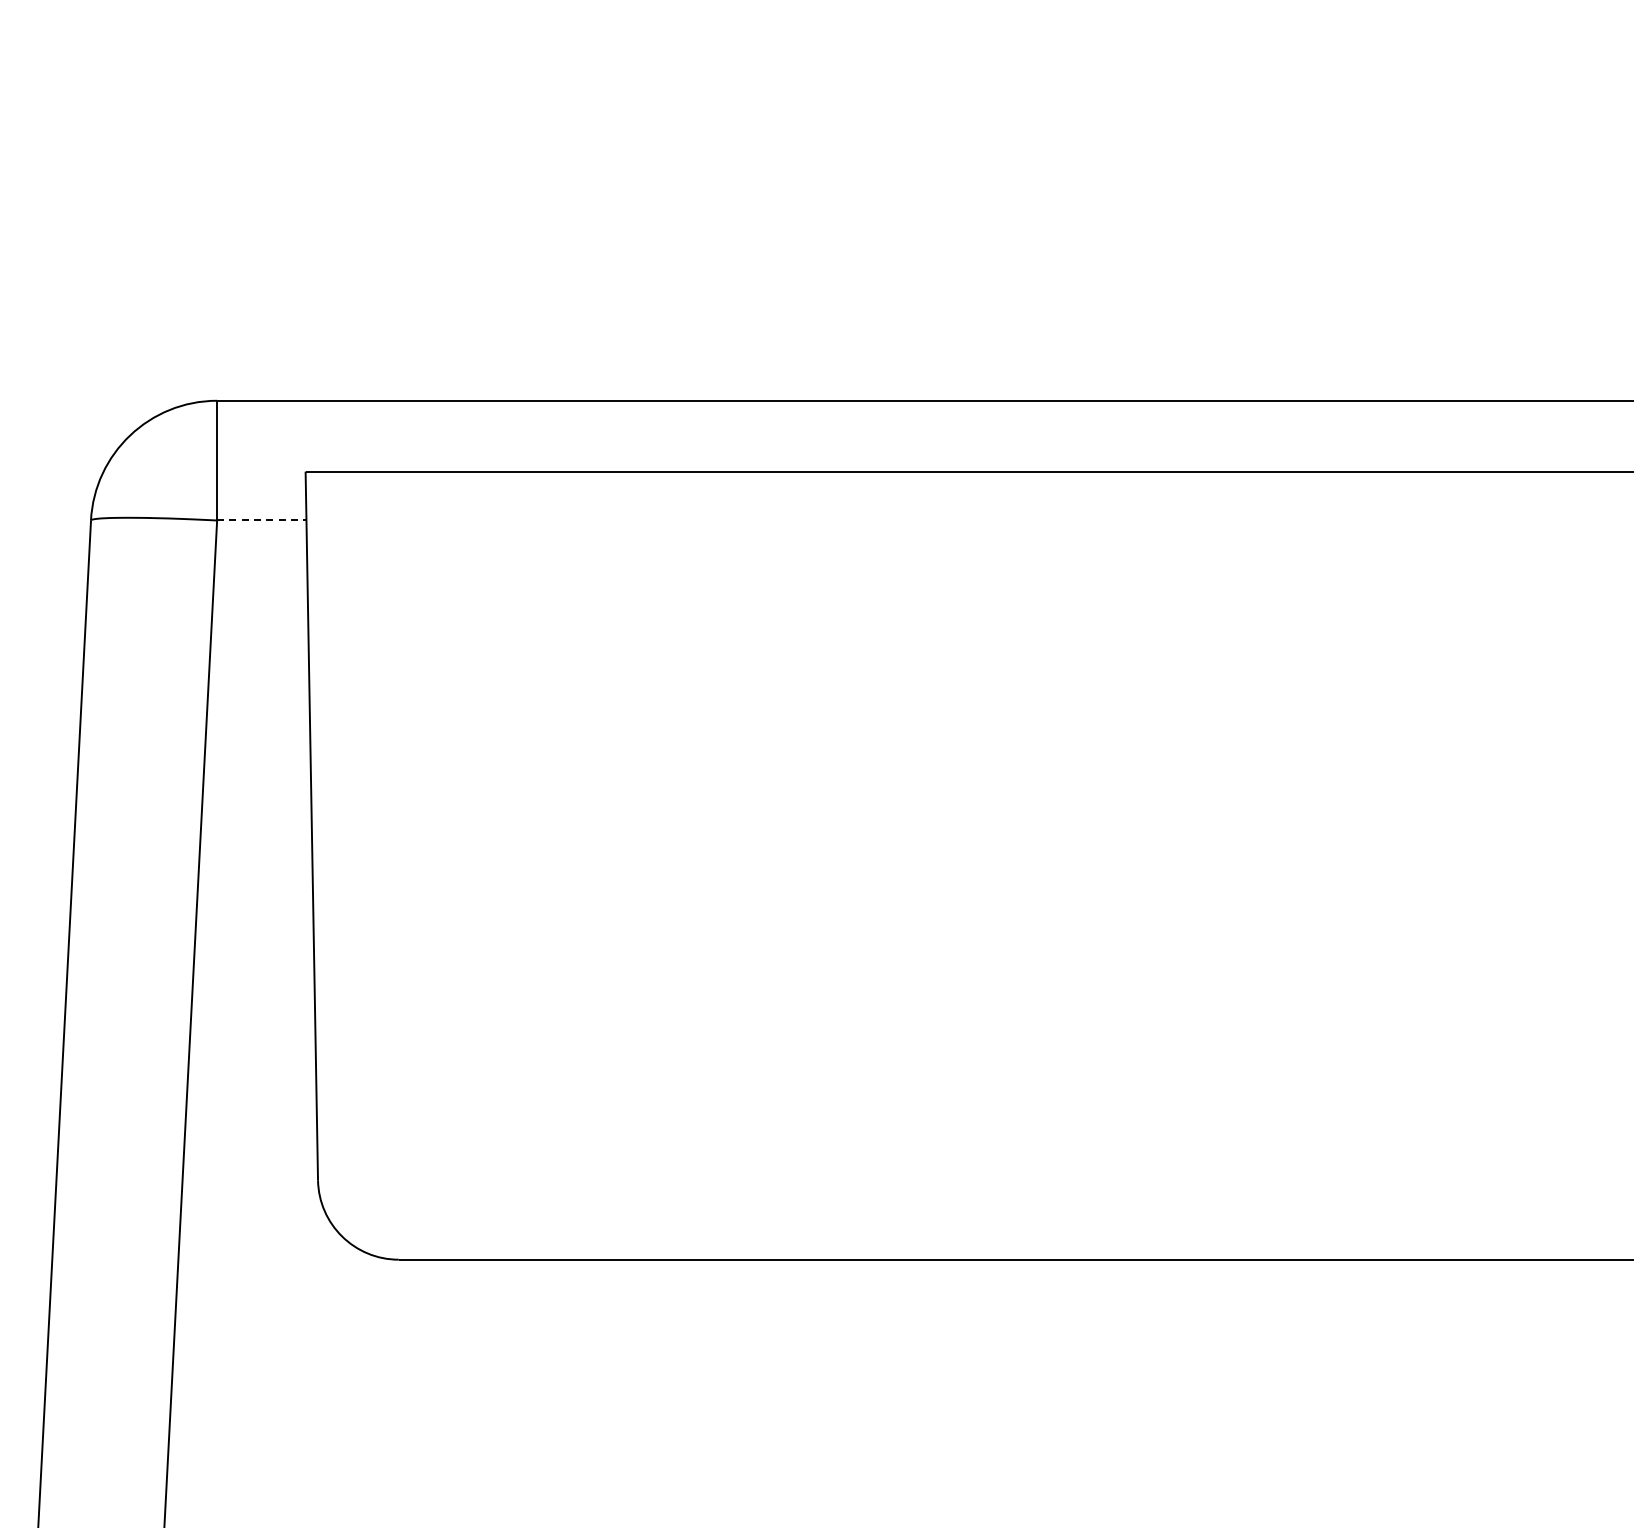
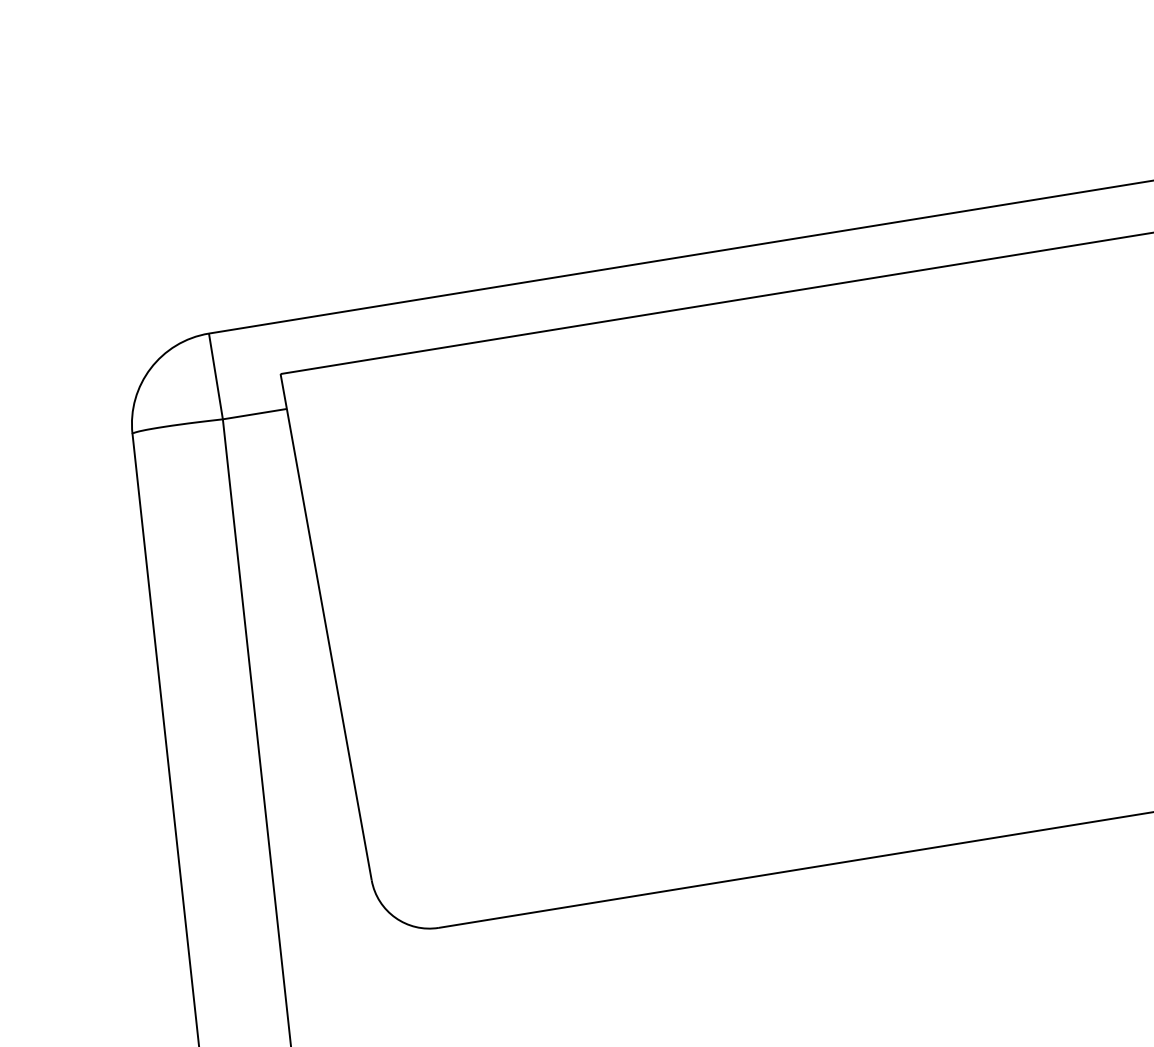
line: (261, 520) -> (254, 414), dashed -> solid

